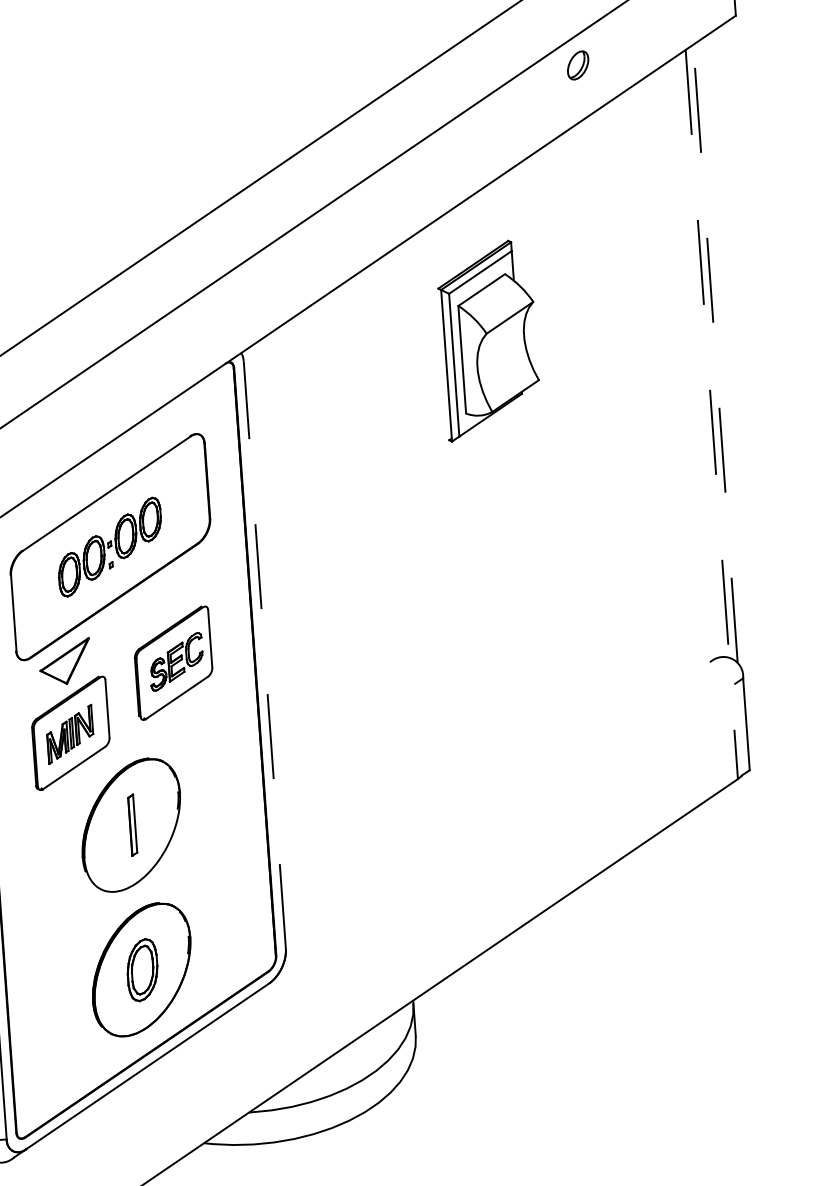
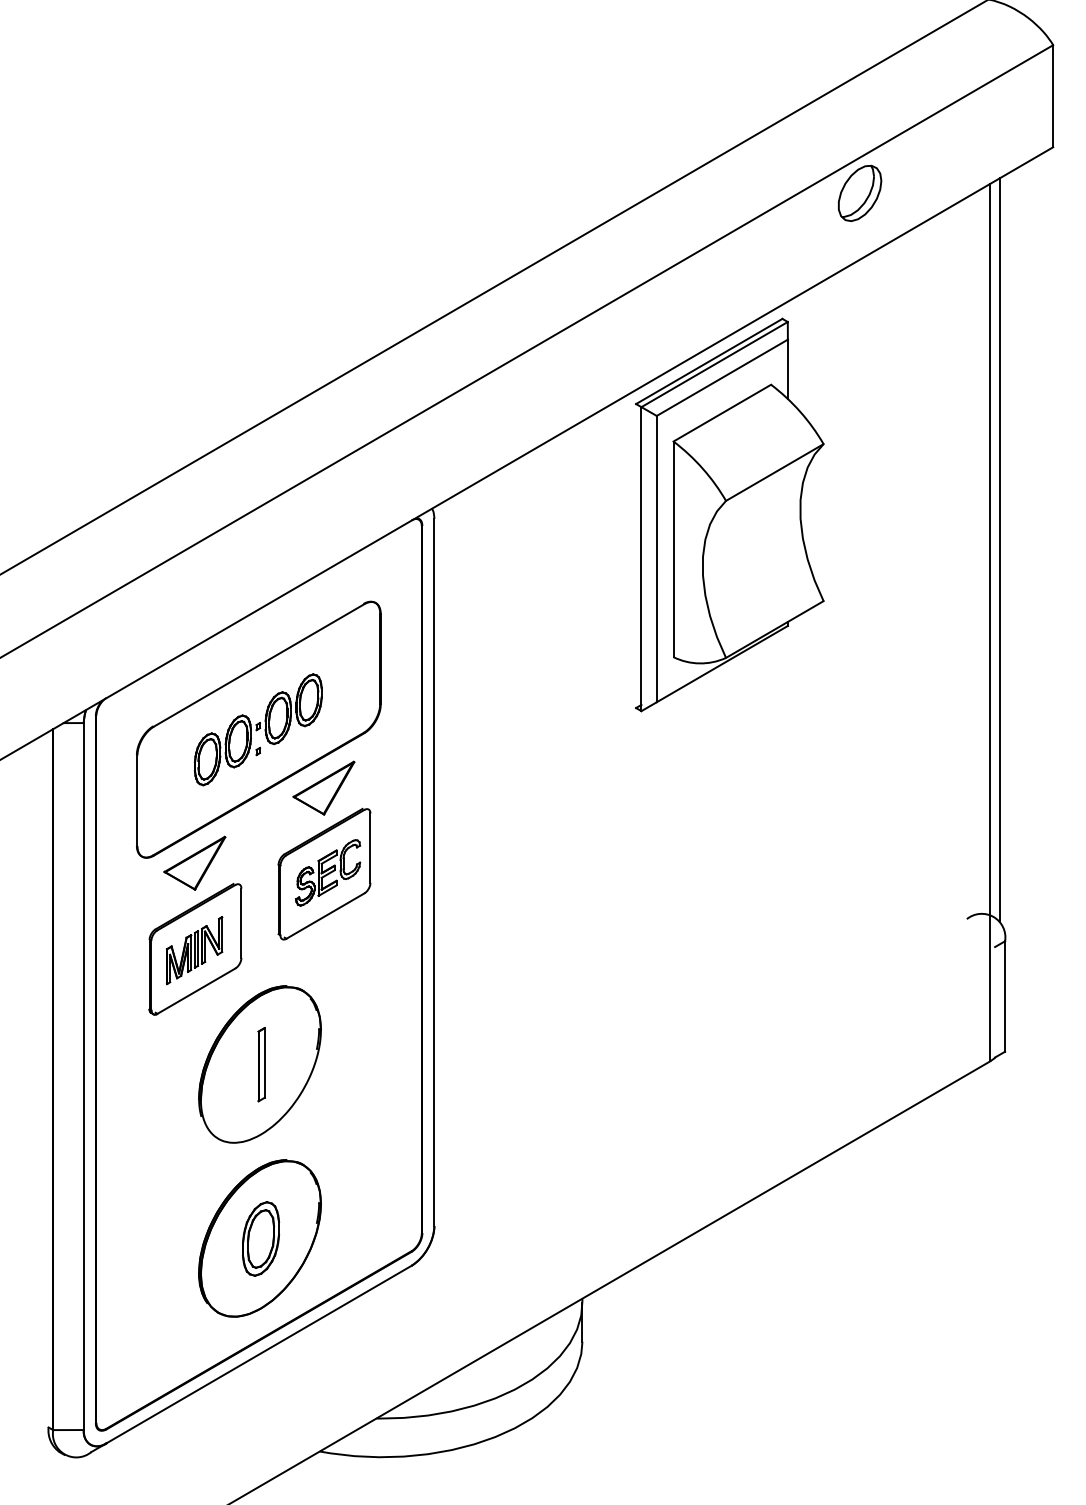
part: (578, 64) -> (860, 192), size x1.67
part: (488, 340) -> (729, 514), size x1.67
line: (715, 354) -> (999, 550), dashed -> solid
line: (712, 414) -> (990, 622), dashed -> solid
part: (167, 591) -> (323, 787), added
line: (264, 655) -> (434, 872), dashed -> solid

